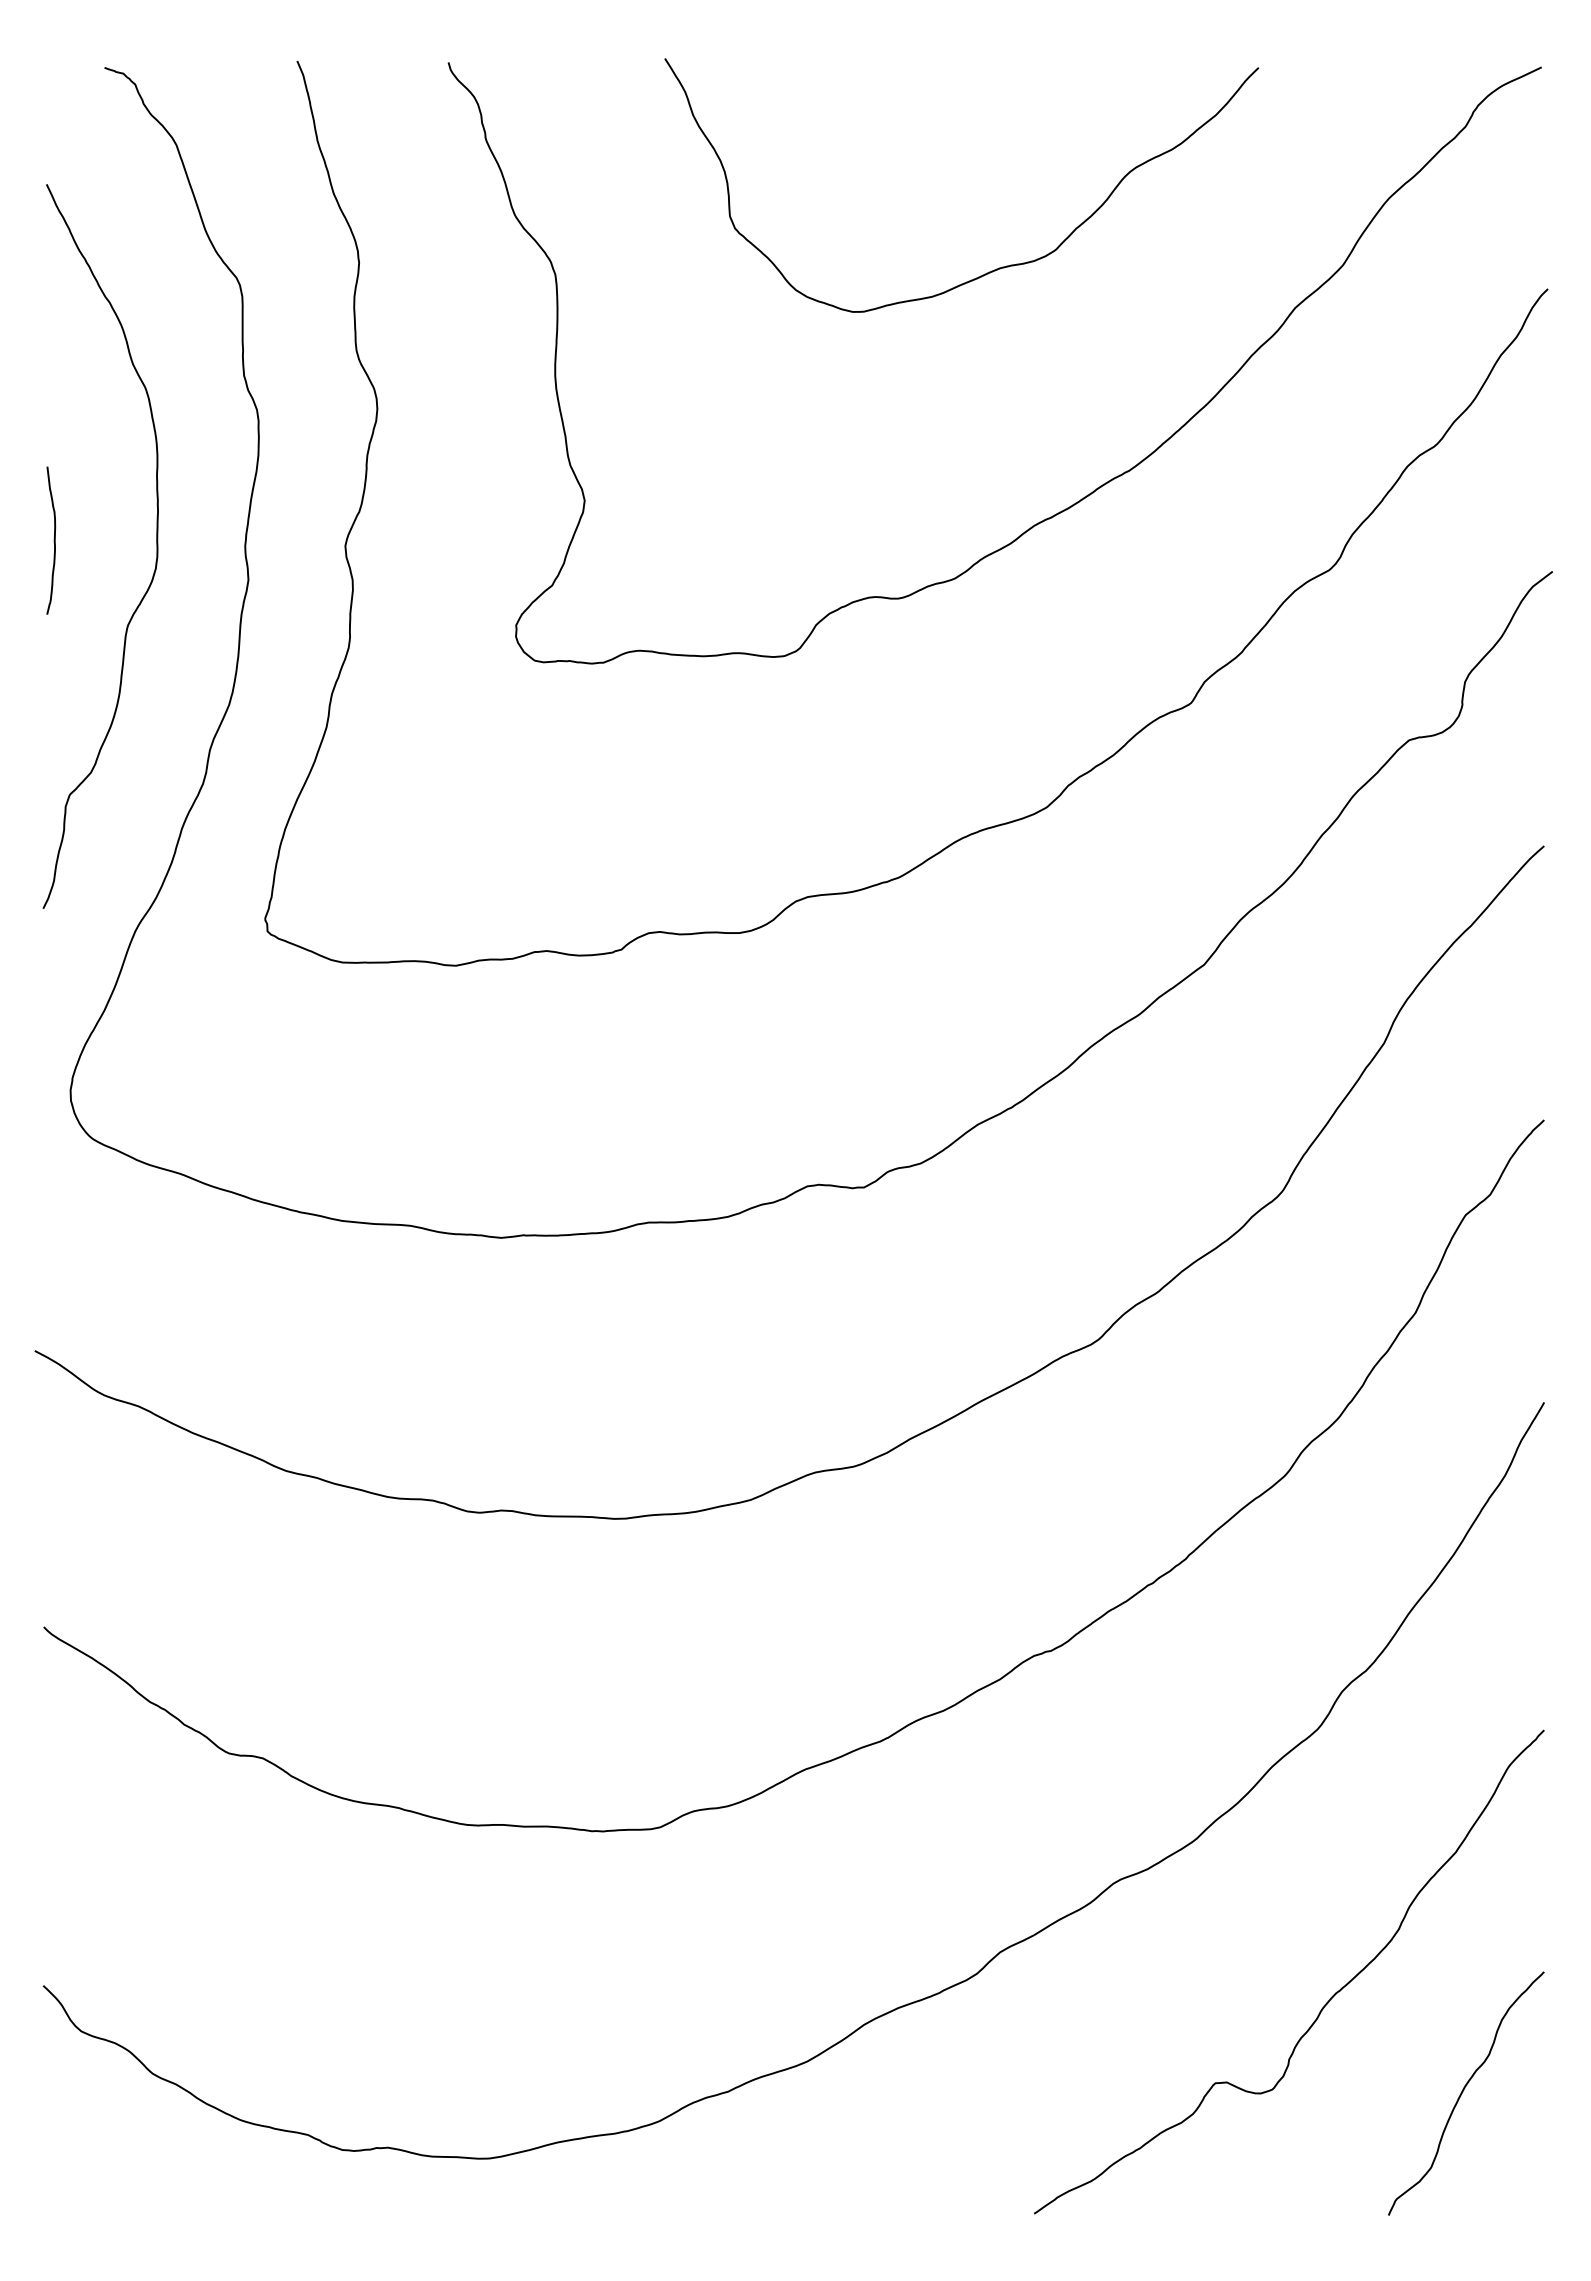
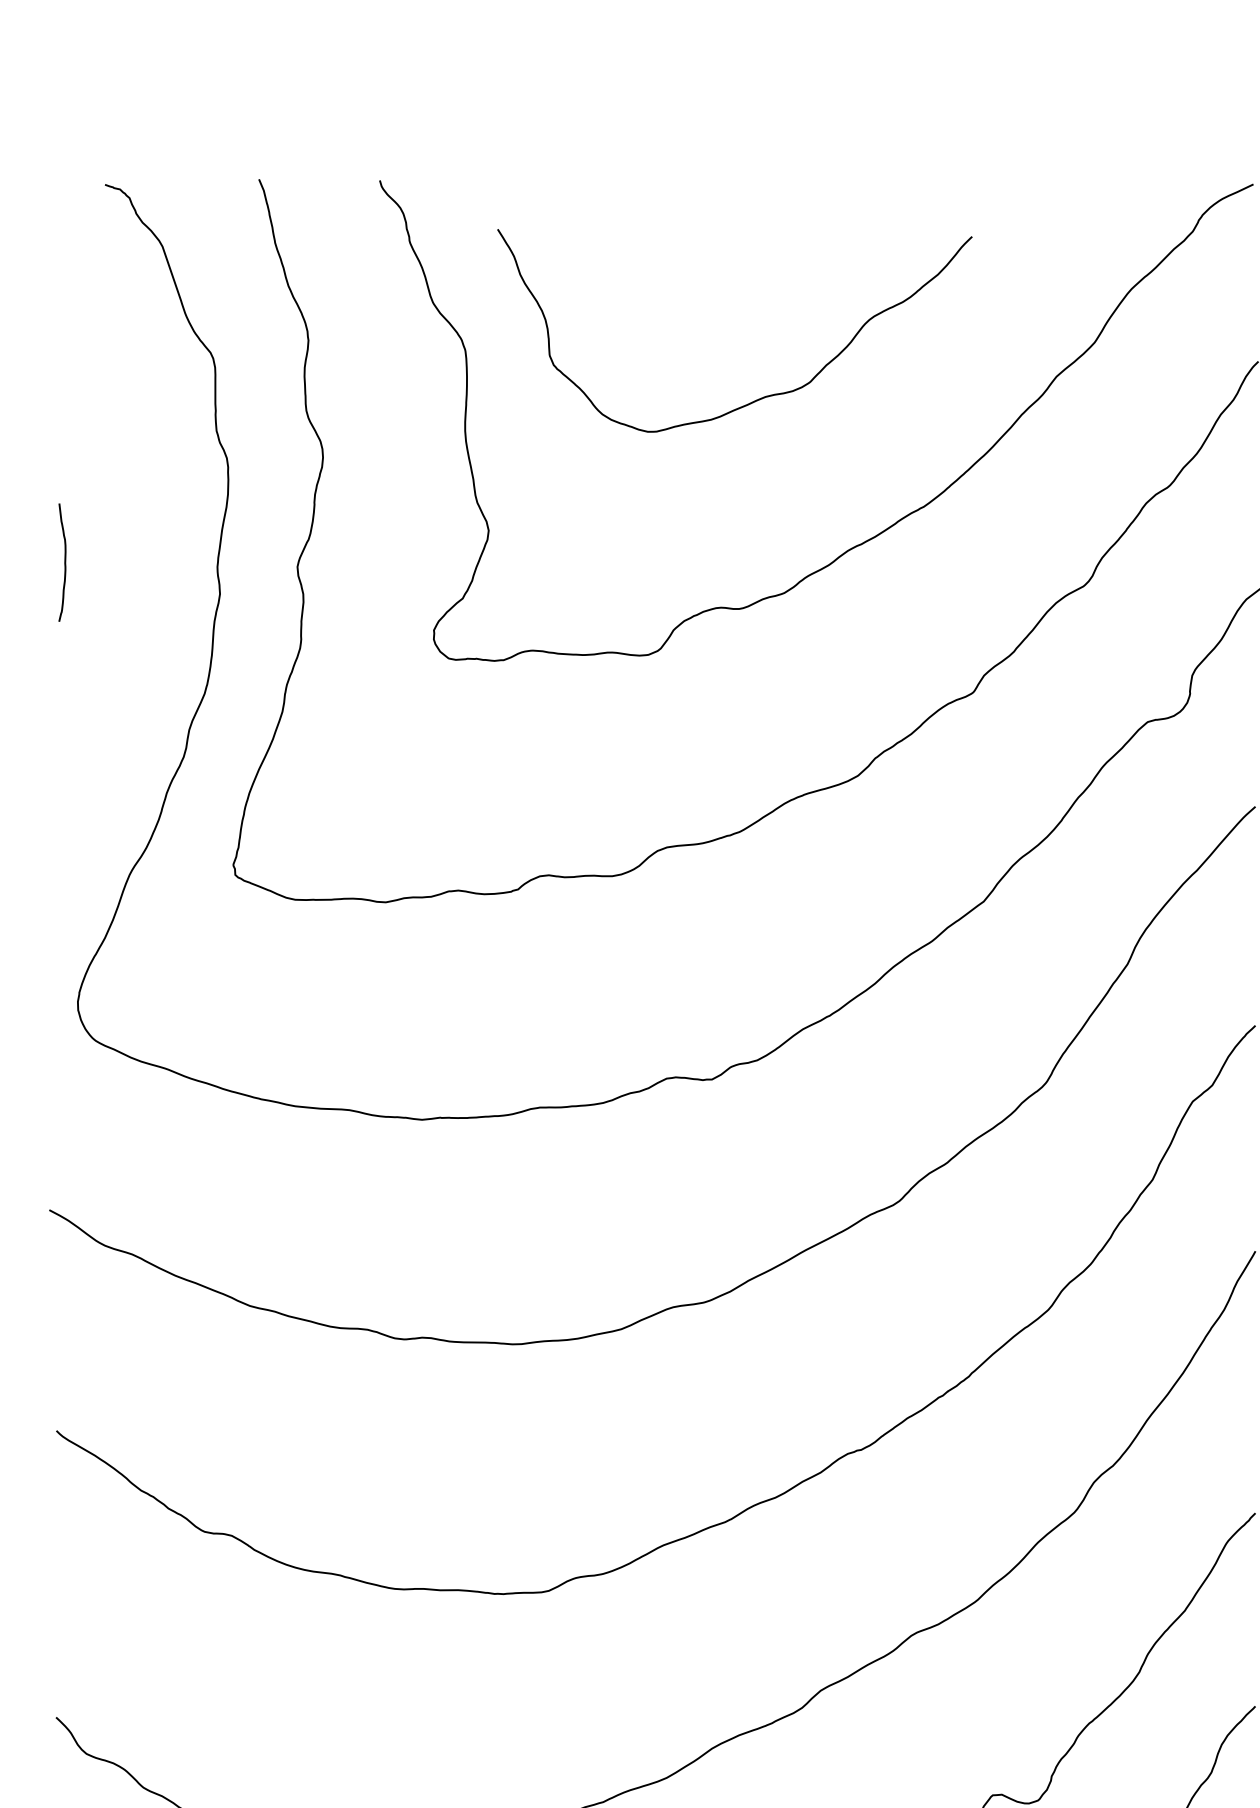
curve: (996, 268) -> (762, 397), moved
curve: (156, 546) -> (146, 567), removed

